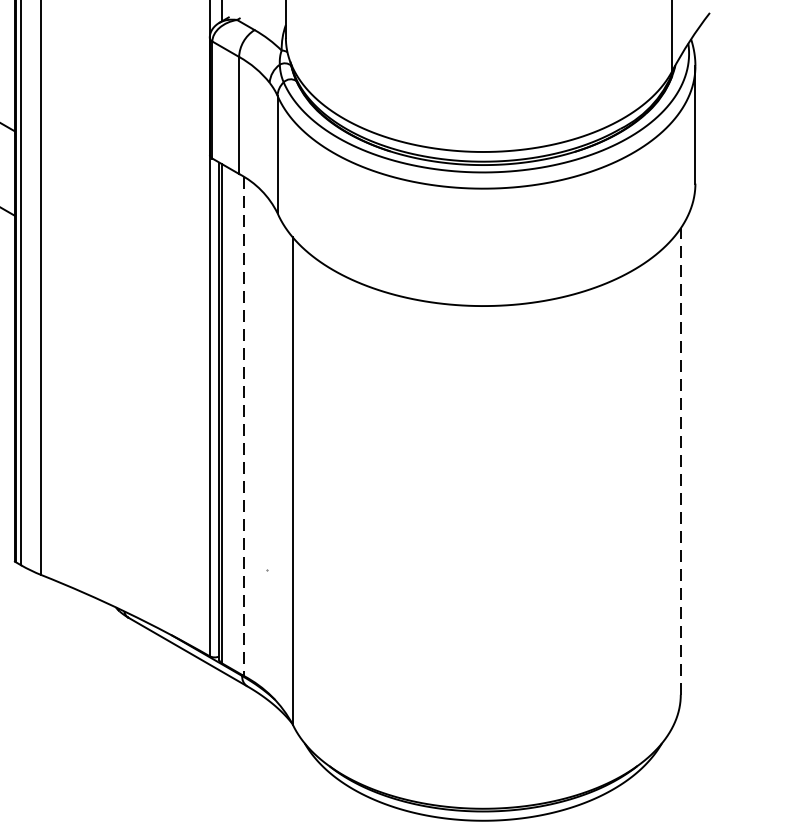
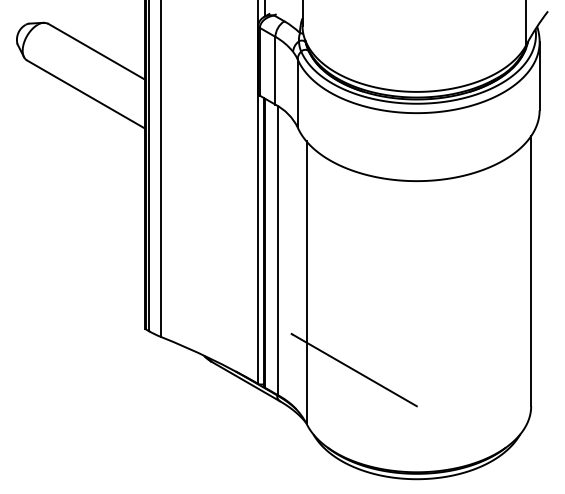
line: (244, 425) -> (278, 250), dashed -> solid
line: (681, 460) -> (531, 270), dashed -> solid
line: (373, 633) -> (353, 370), added

